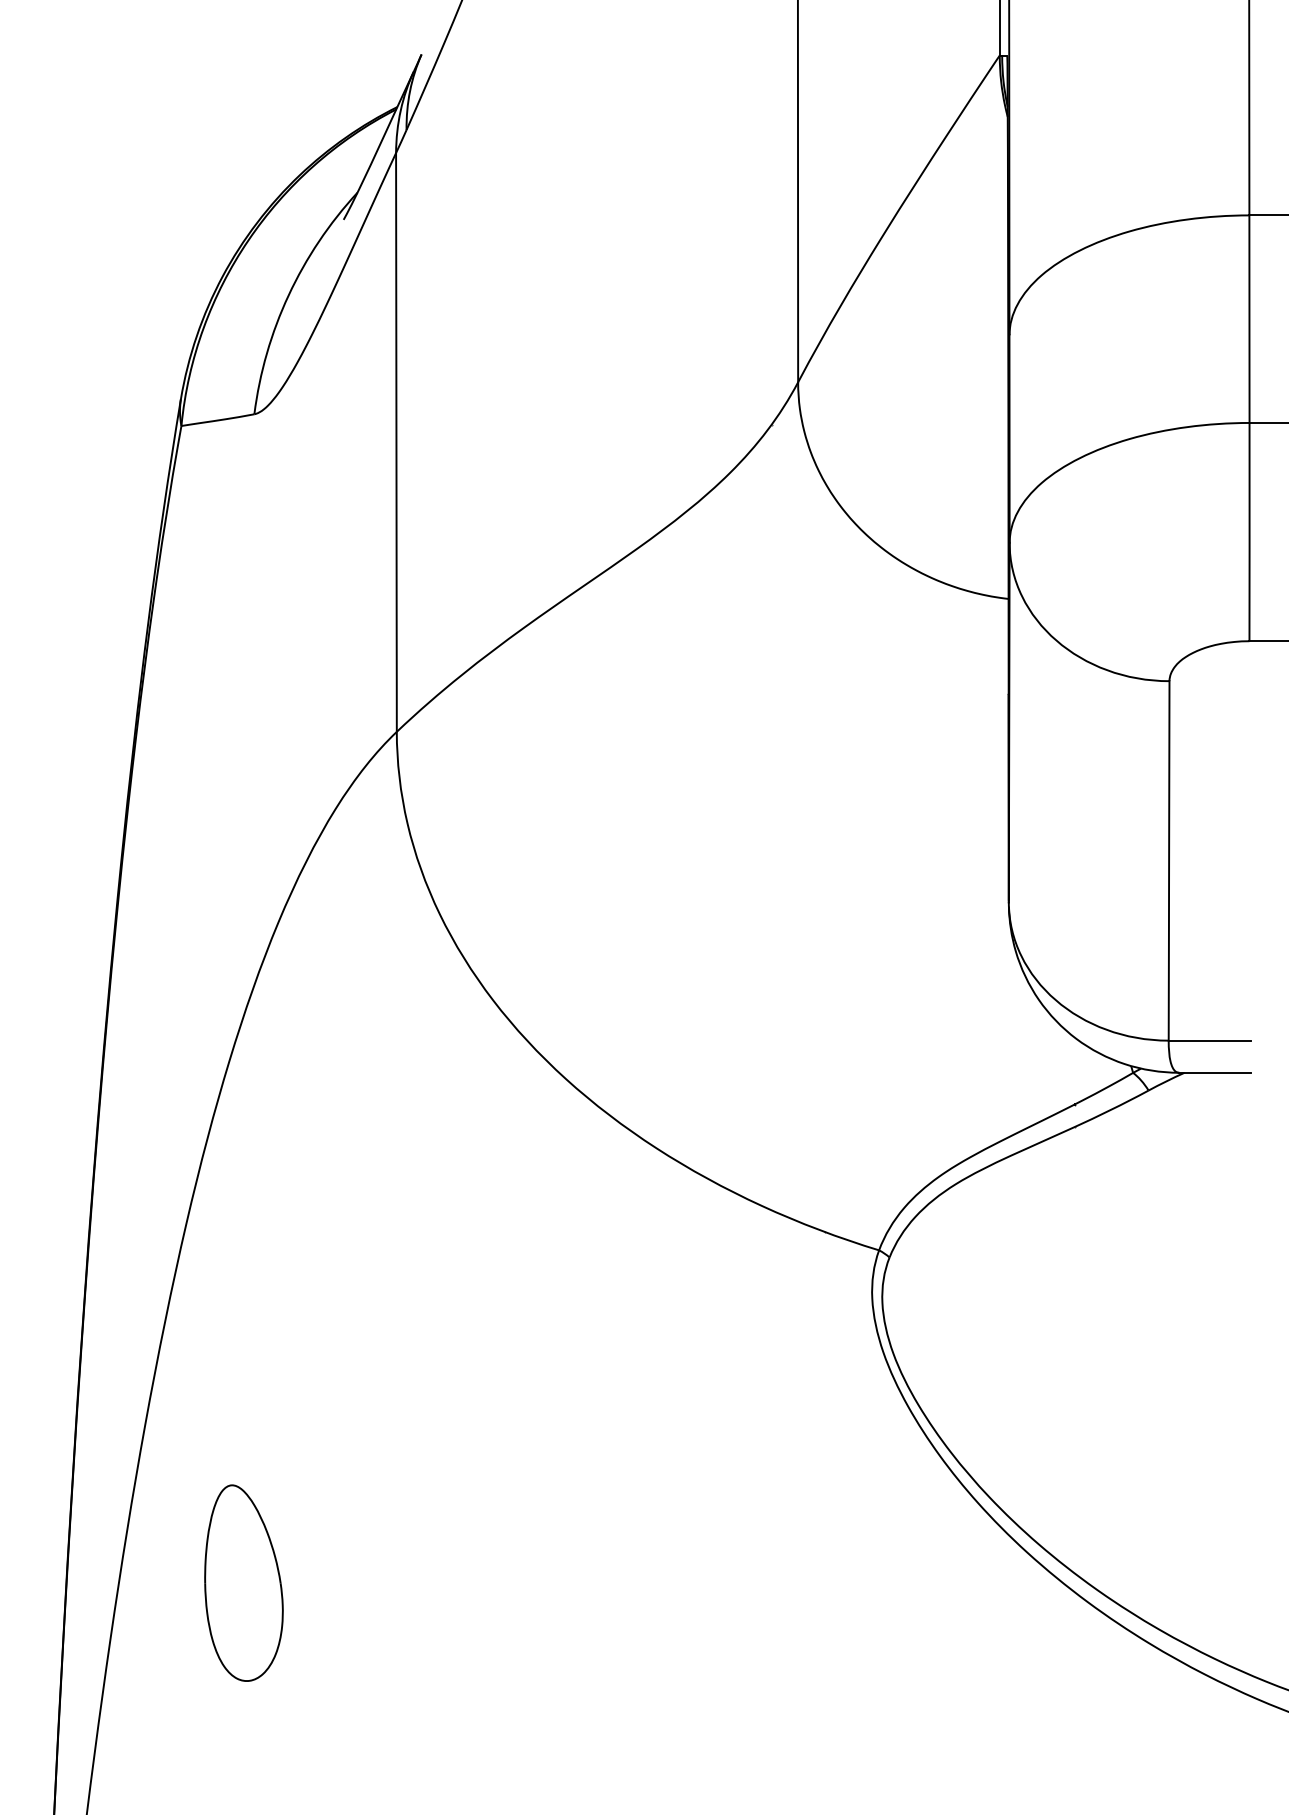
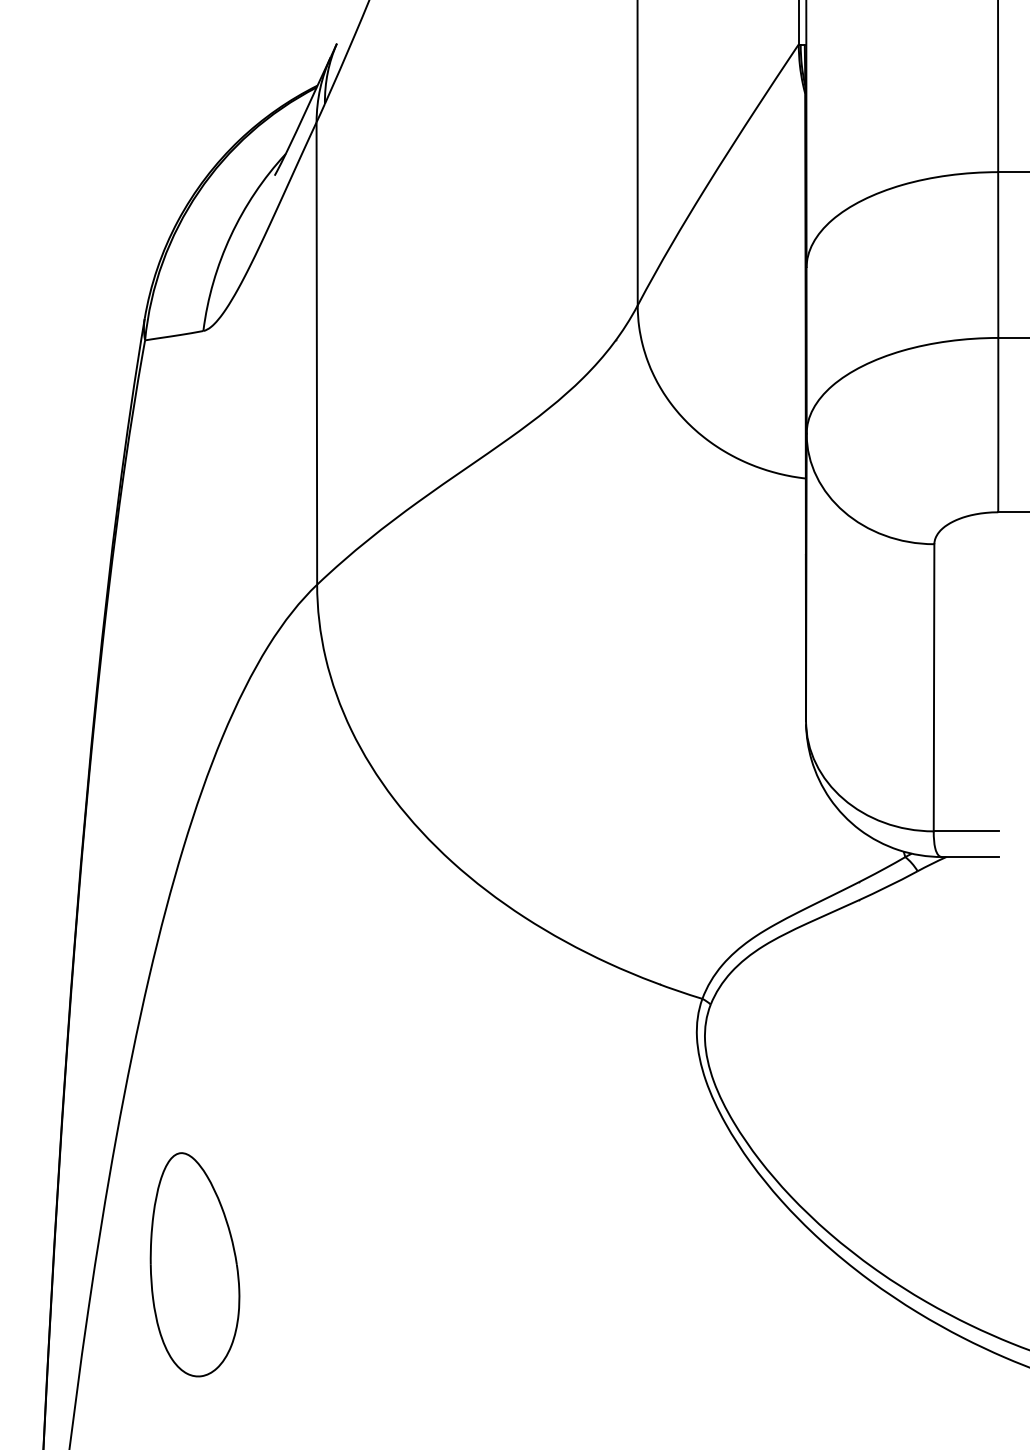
part: (243, 1582) -> (194, 1264), size x1.43

